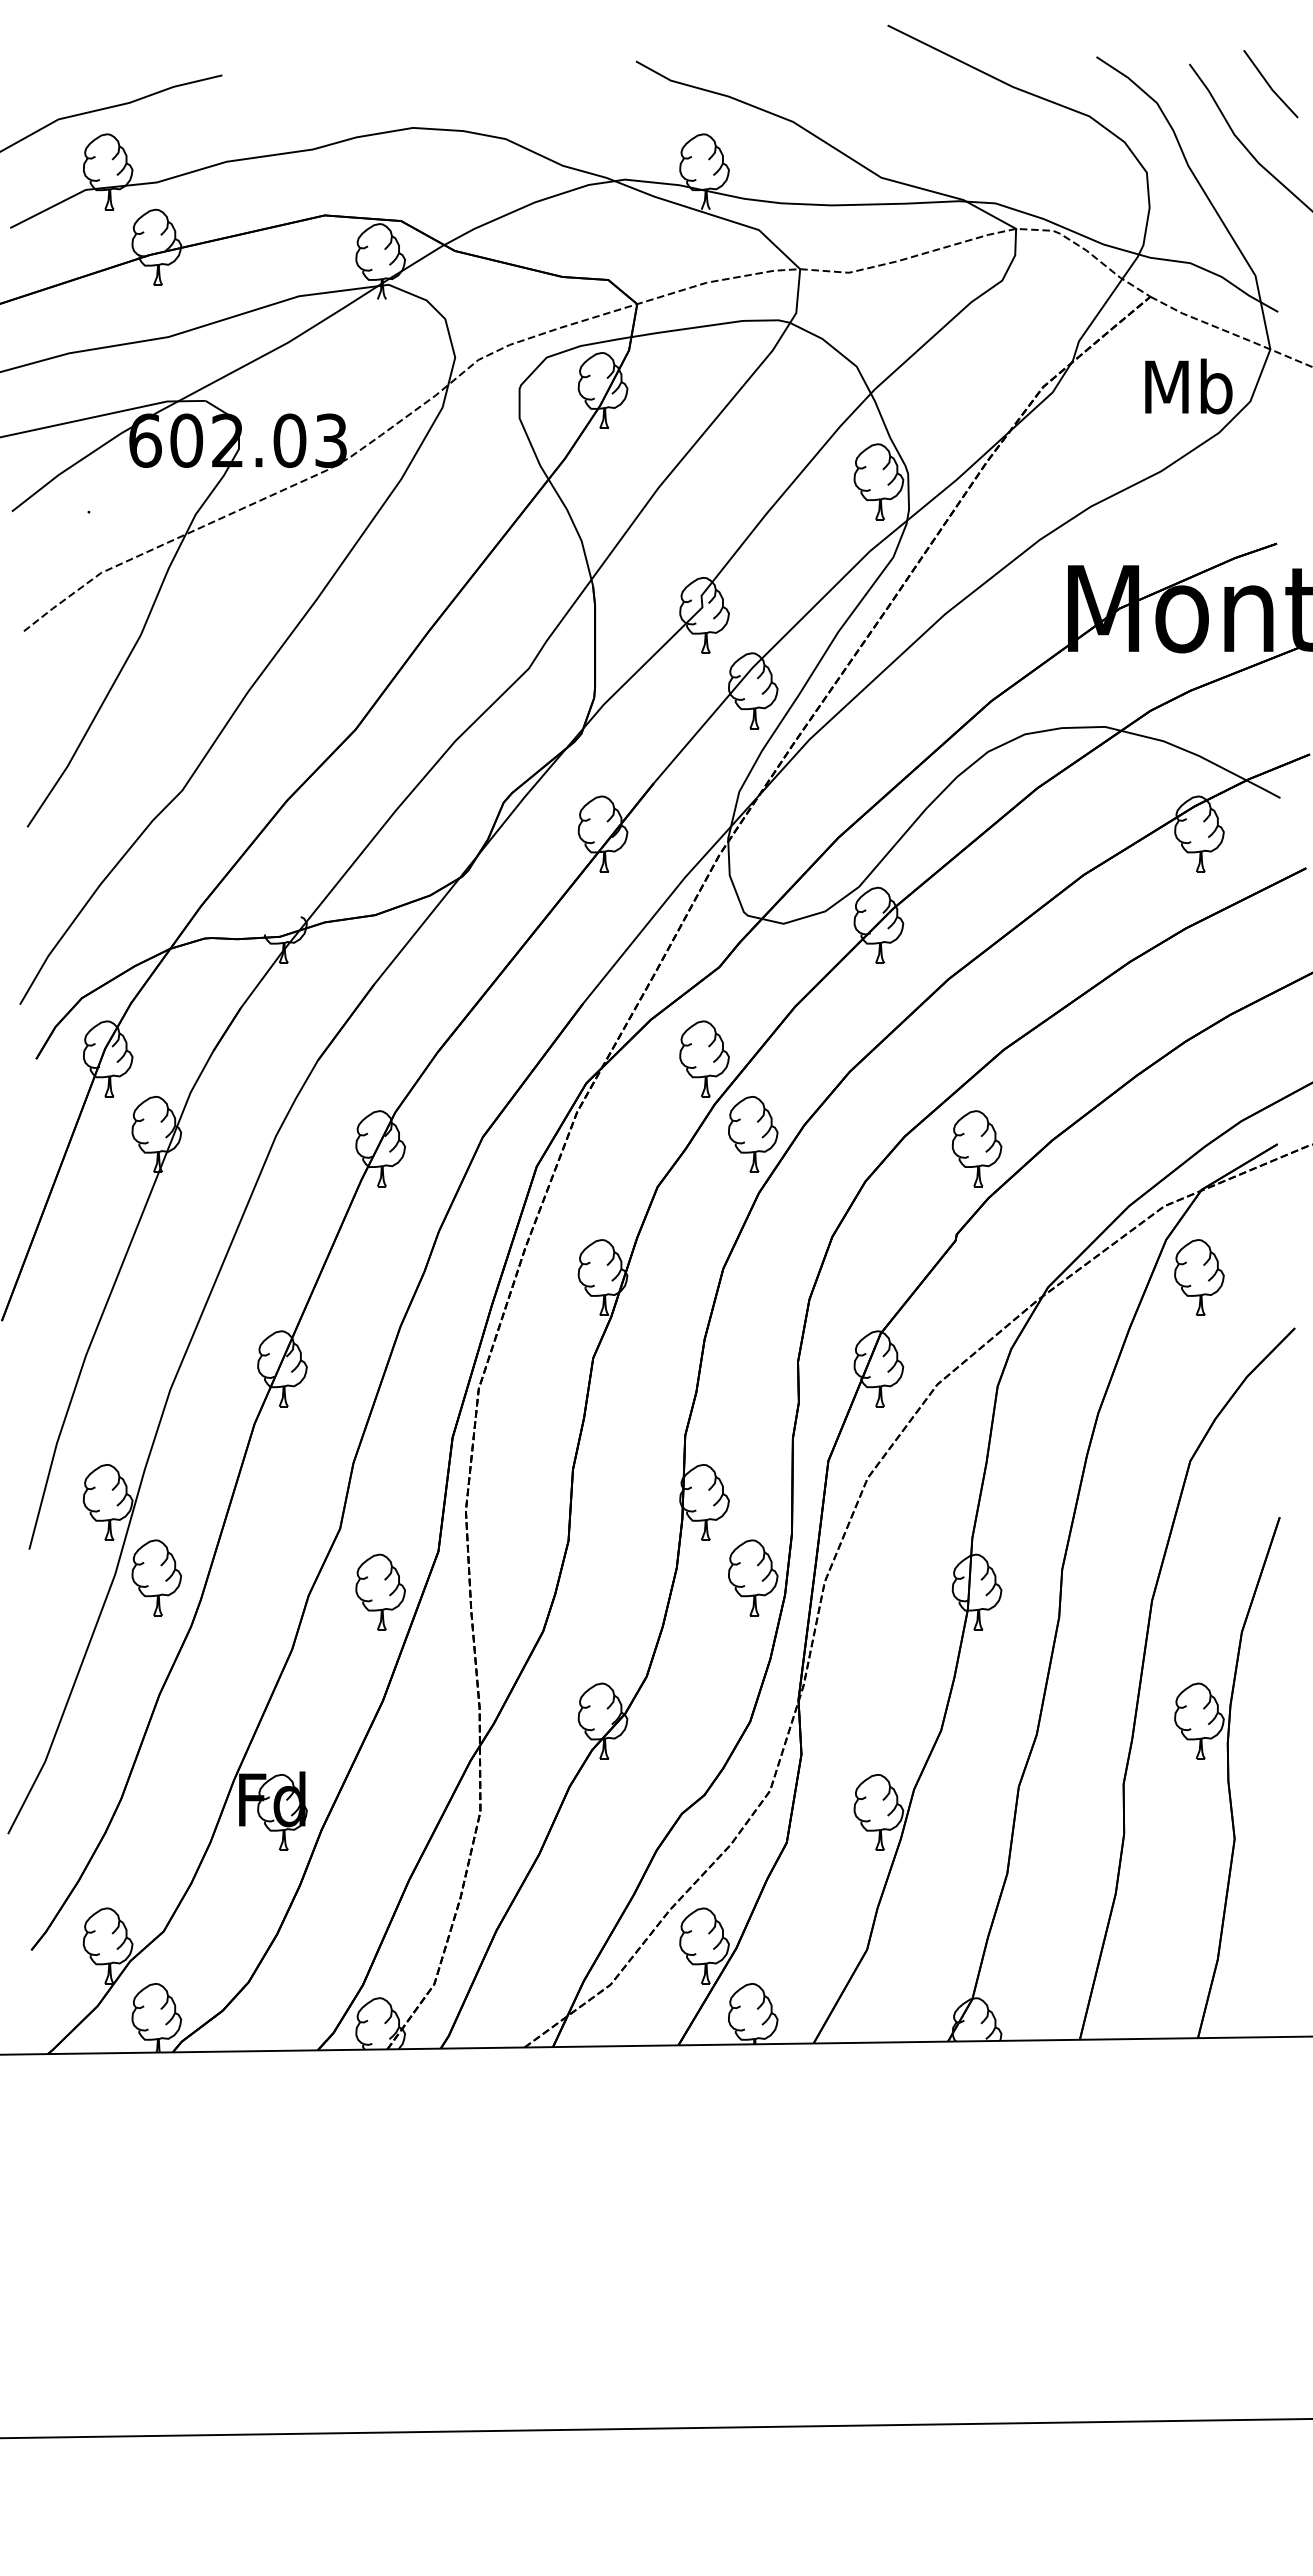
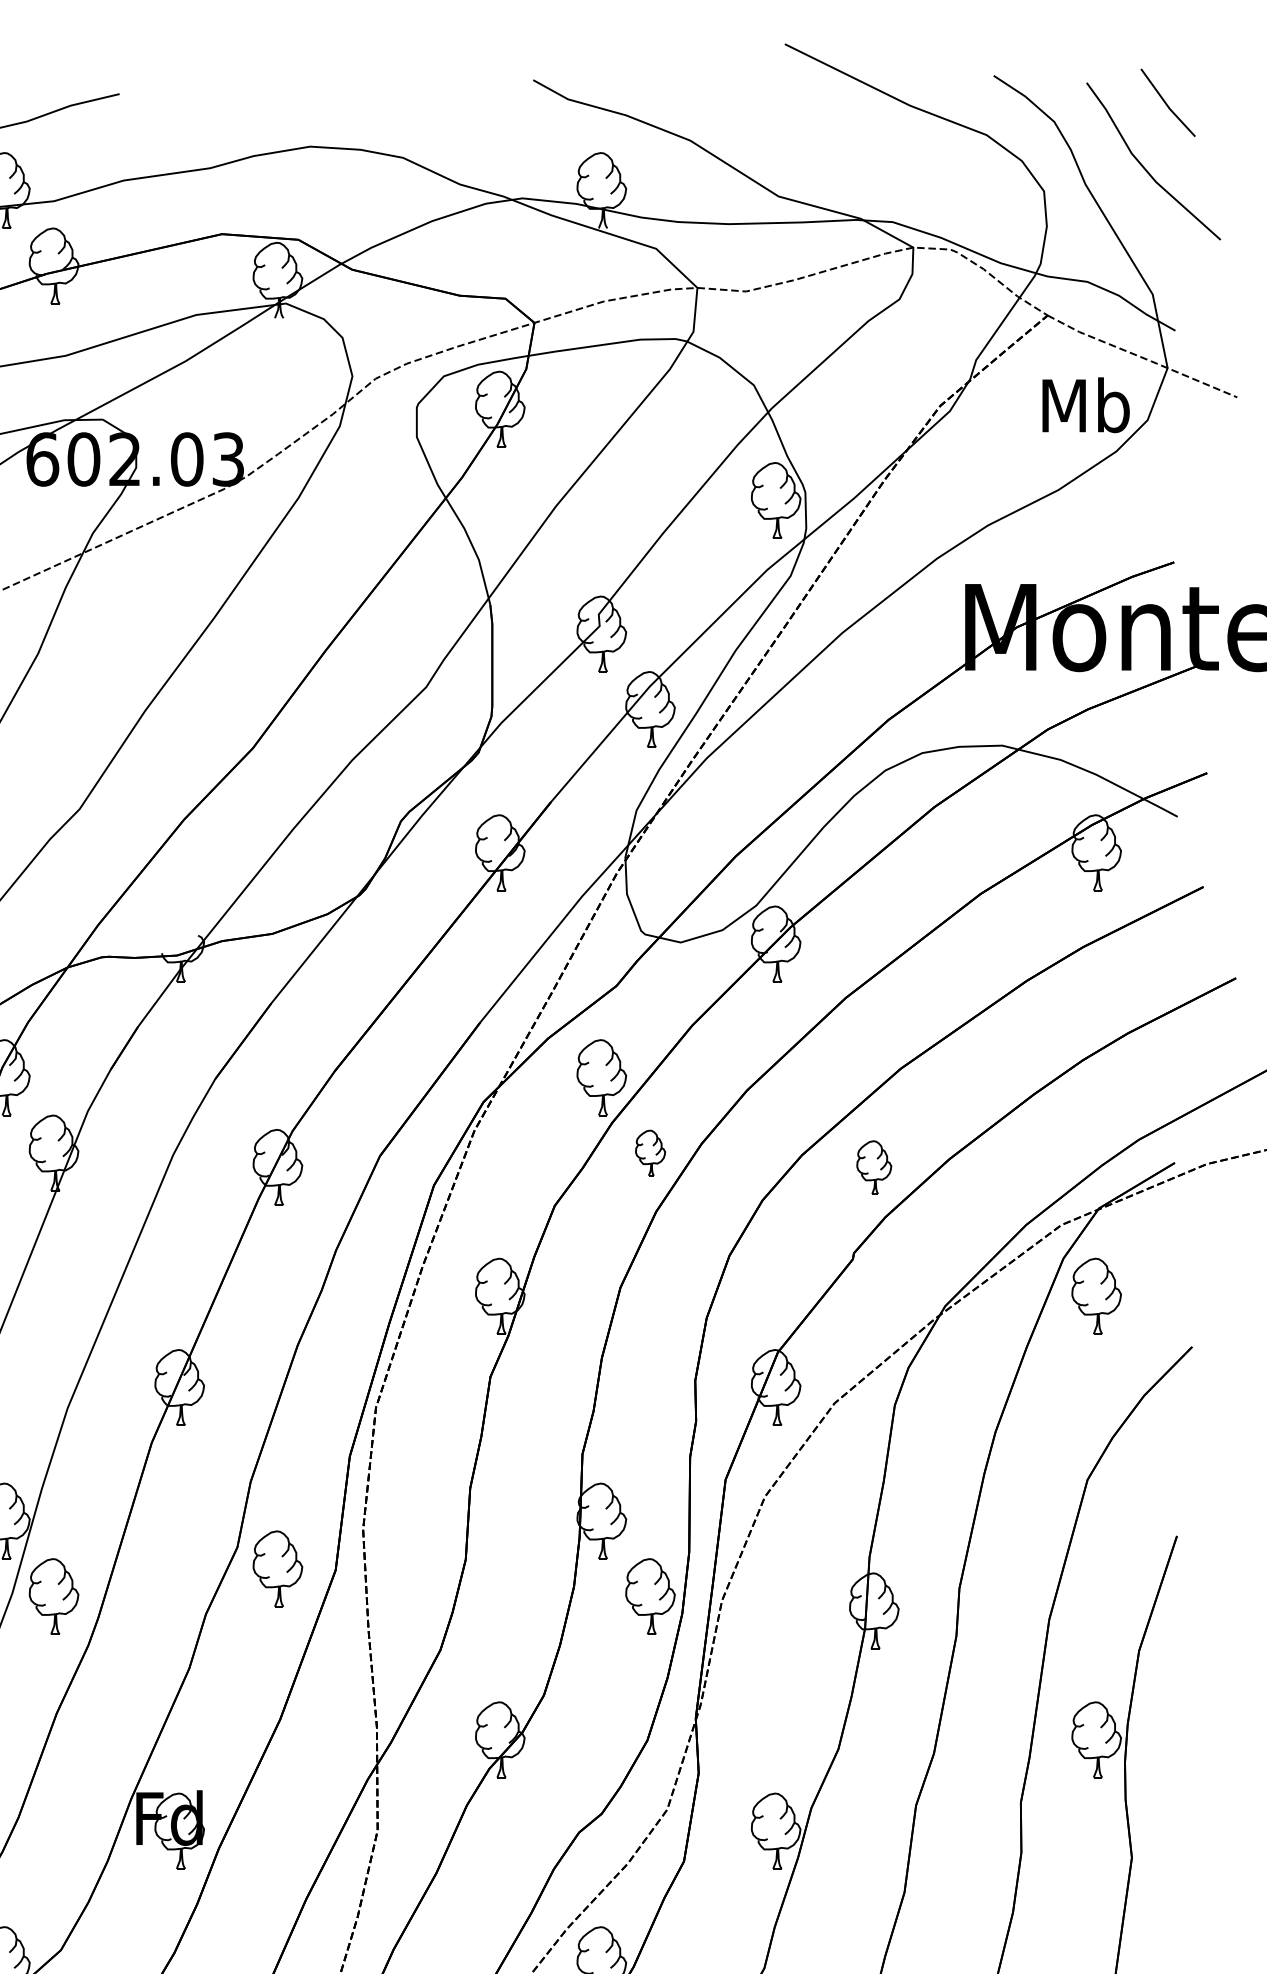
part: (753, 1134) -> (650, 1153), size x0.6
part: (976, 1148) -> (873, 1167), size x0.7
part: (380, 1591) -> (277, 1568), moved

